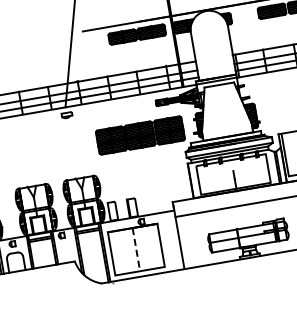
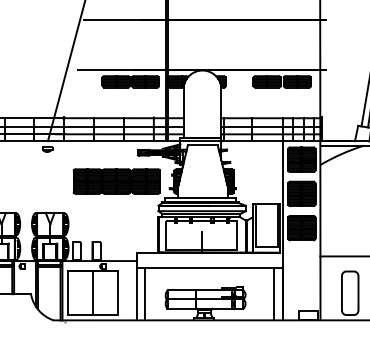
line: (187, 241) -> (145, 293), added
line: (136, 250) -> (93, 293), dashed -> solid

